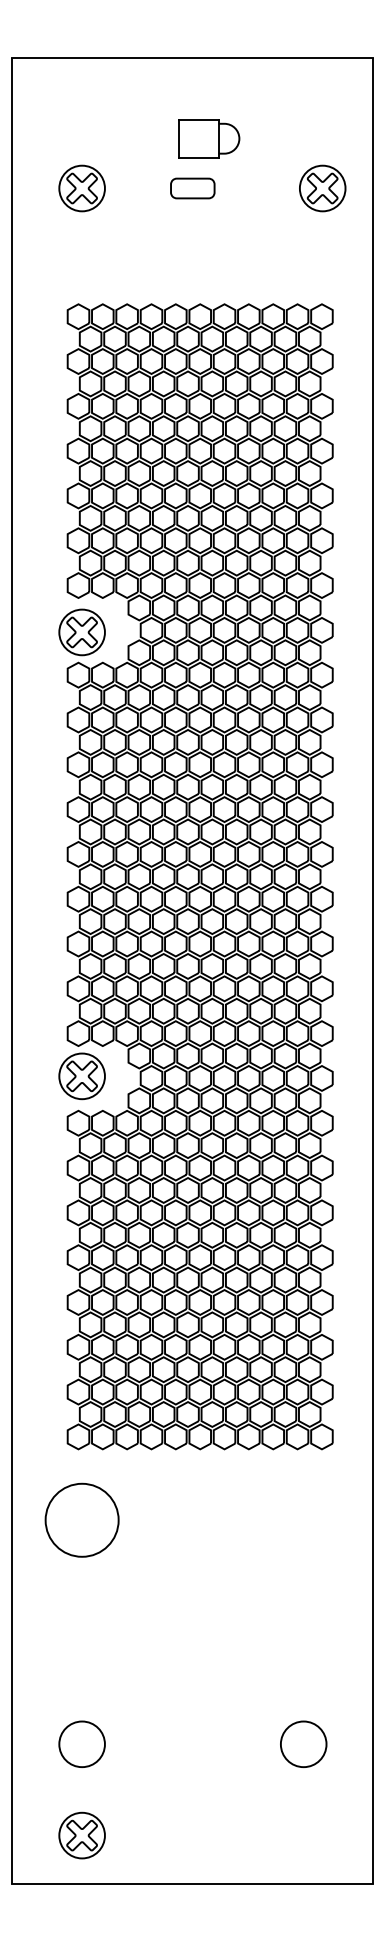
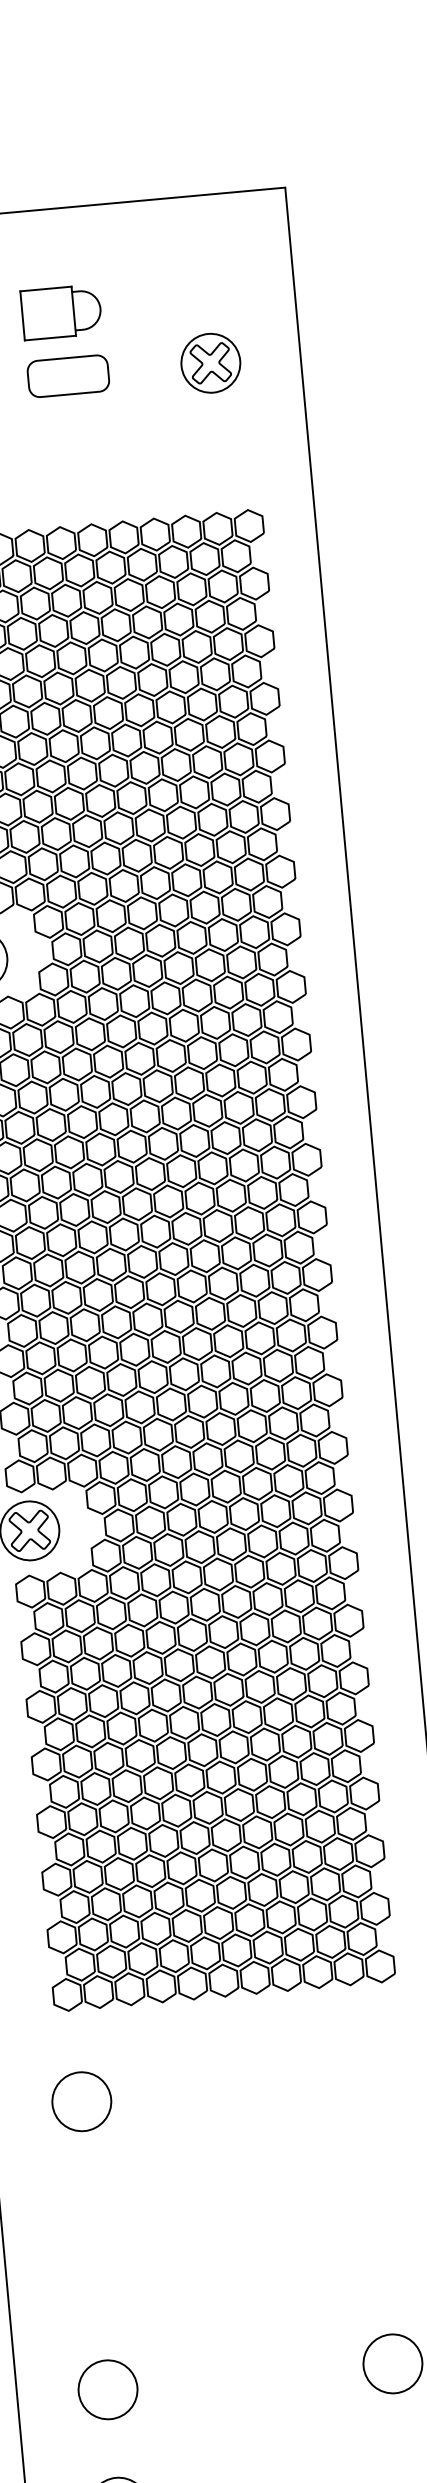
part: (209, 138) -> (62, 311), moved
part: (192, 188) -> (67, 376), size x1.43
part: (322, 188) -> (210, 363), moved
circle: (81, 1520) -> (81, 2102), size x0.62

